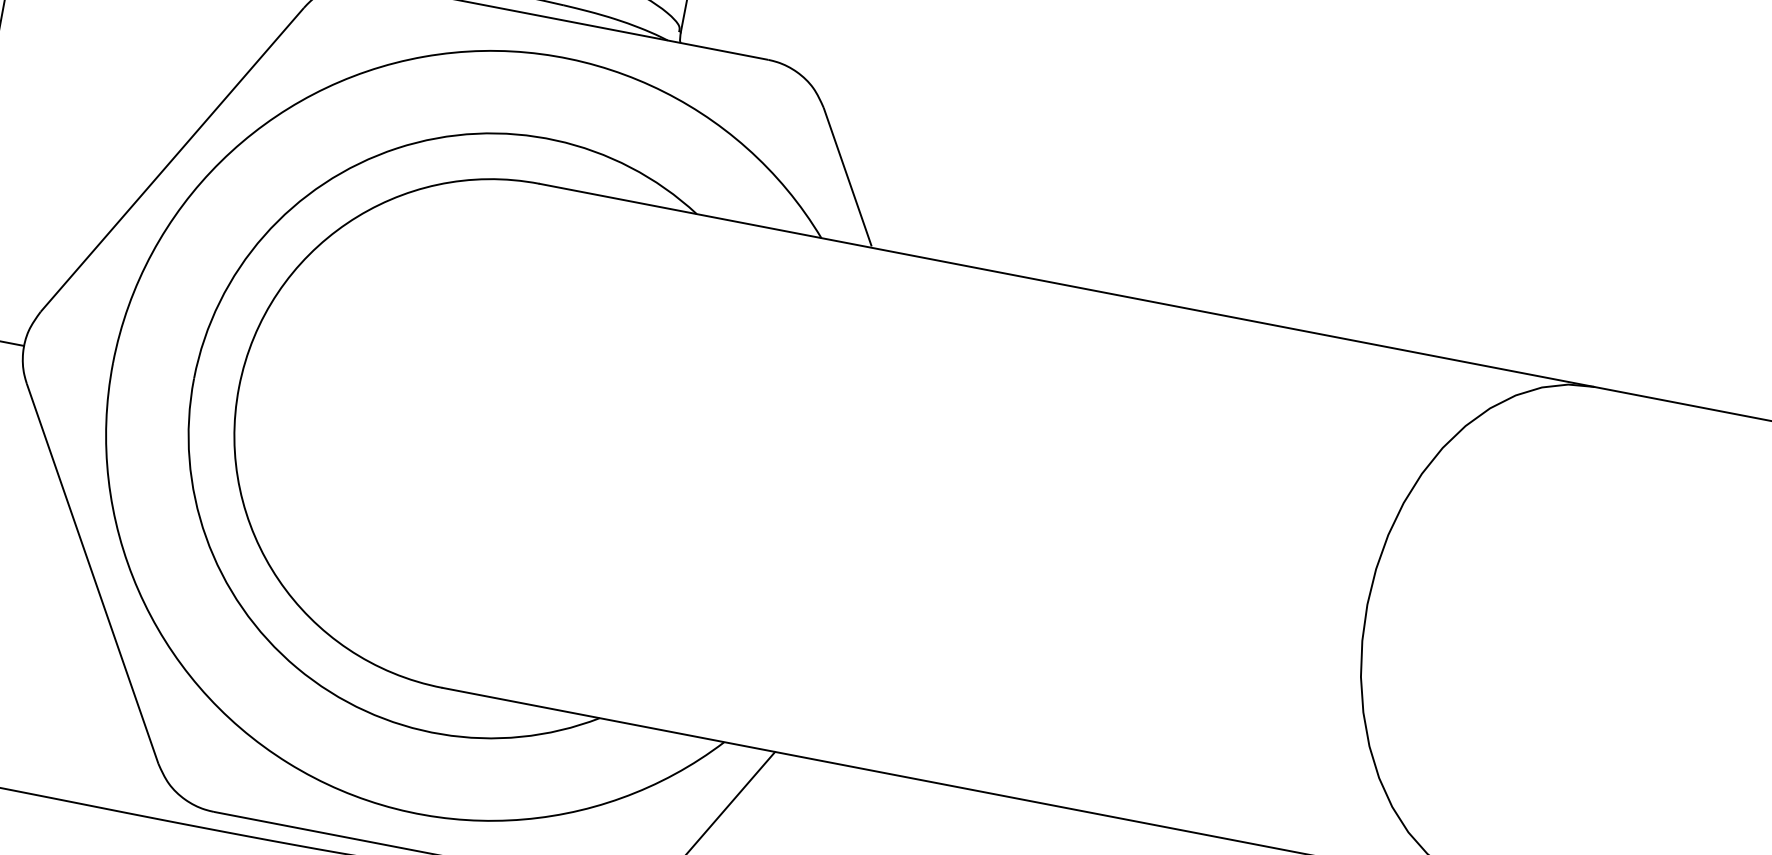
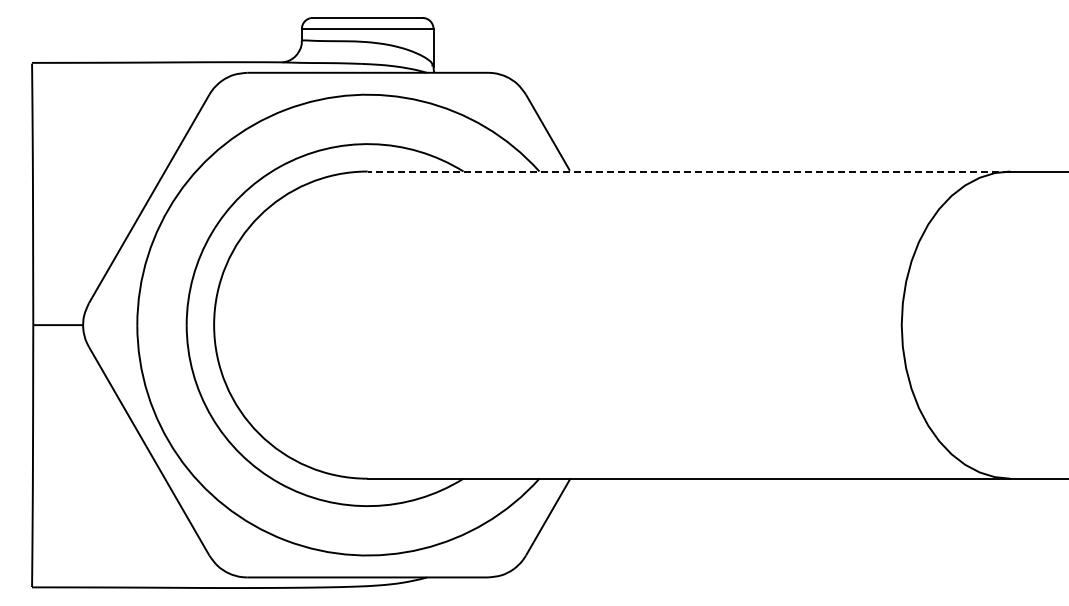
line: (1066, 285) -> (688, 171), solid -> dashed

